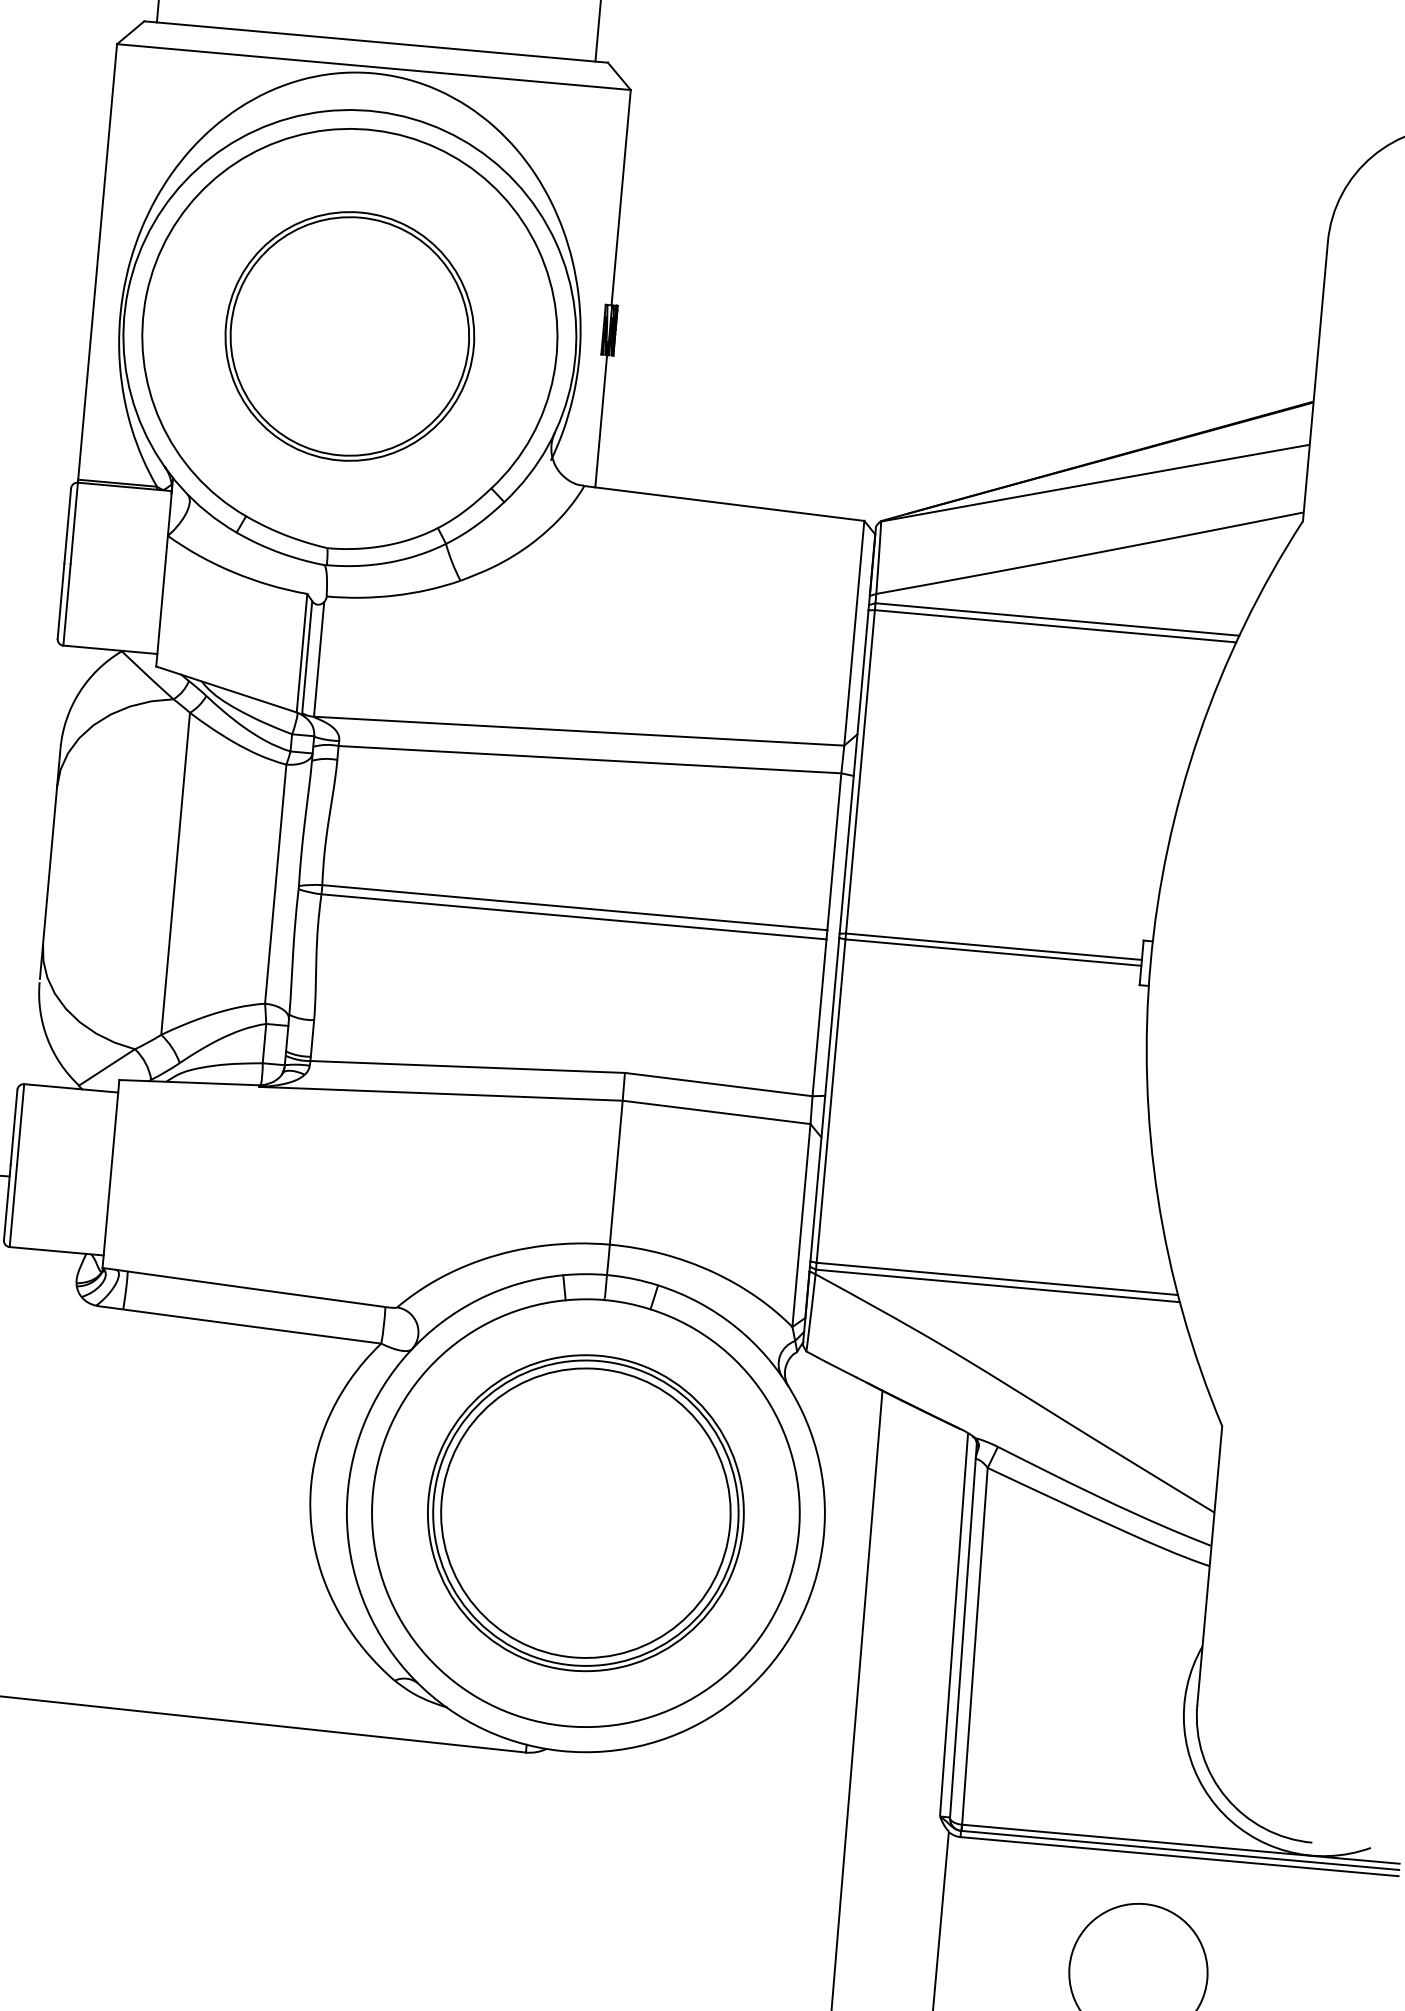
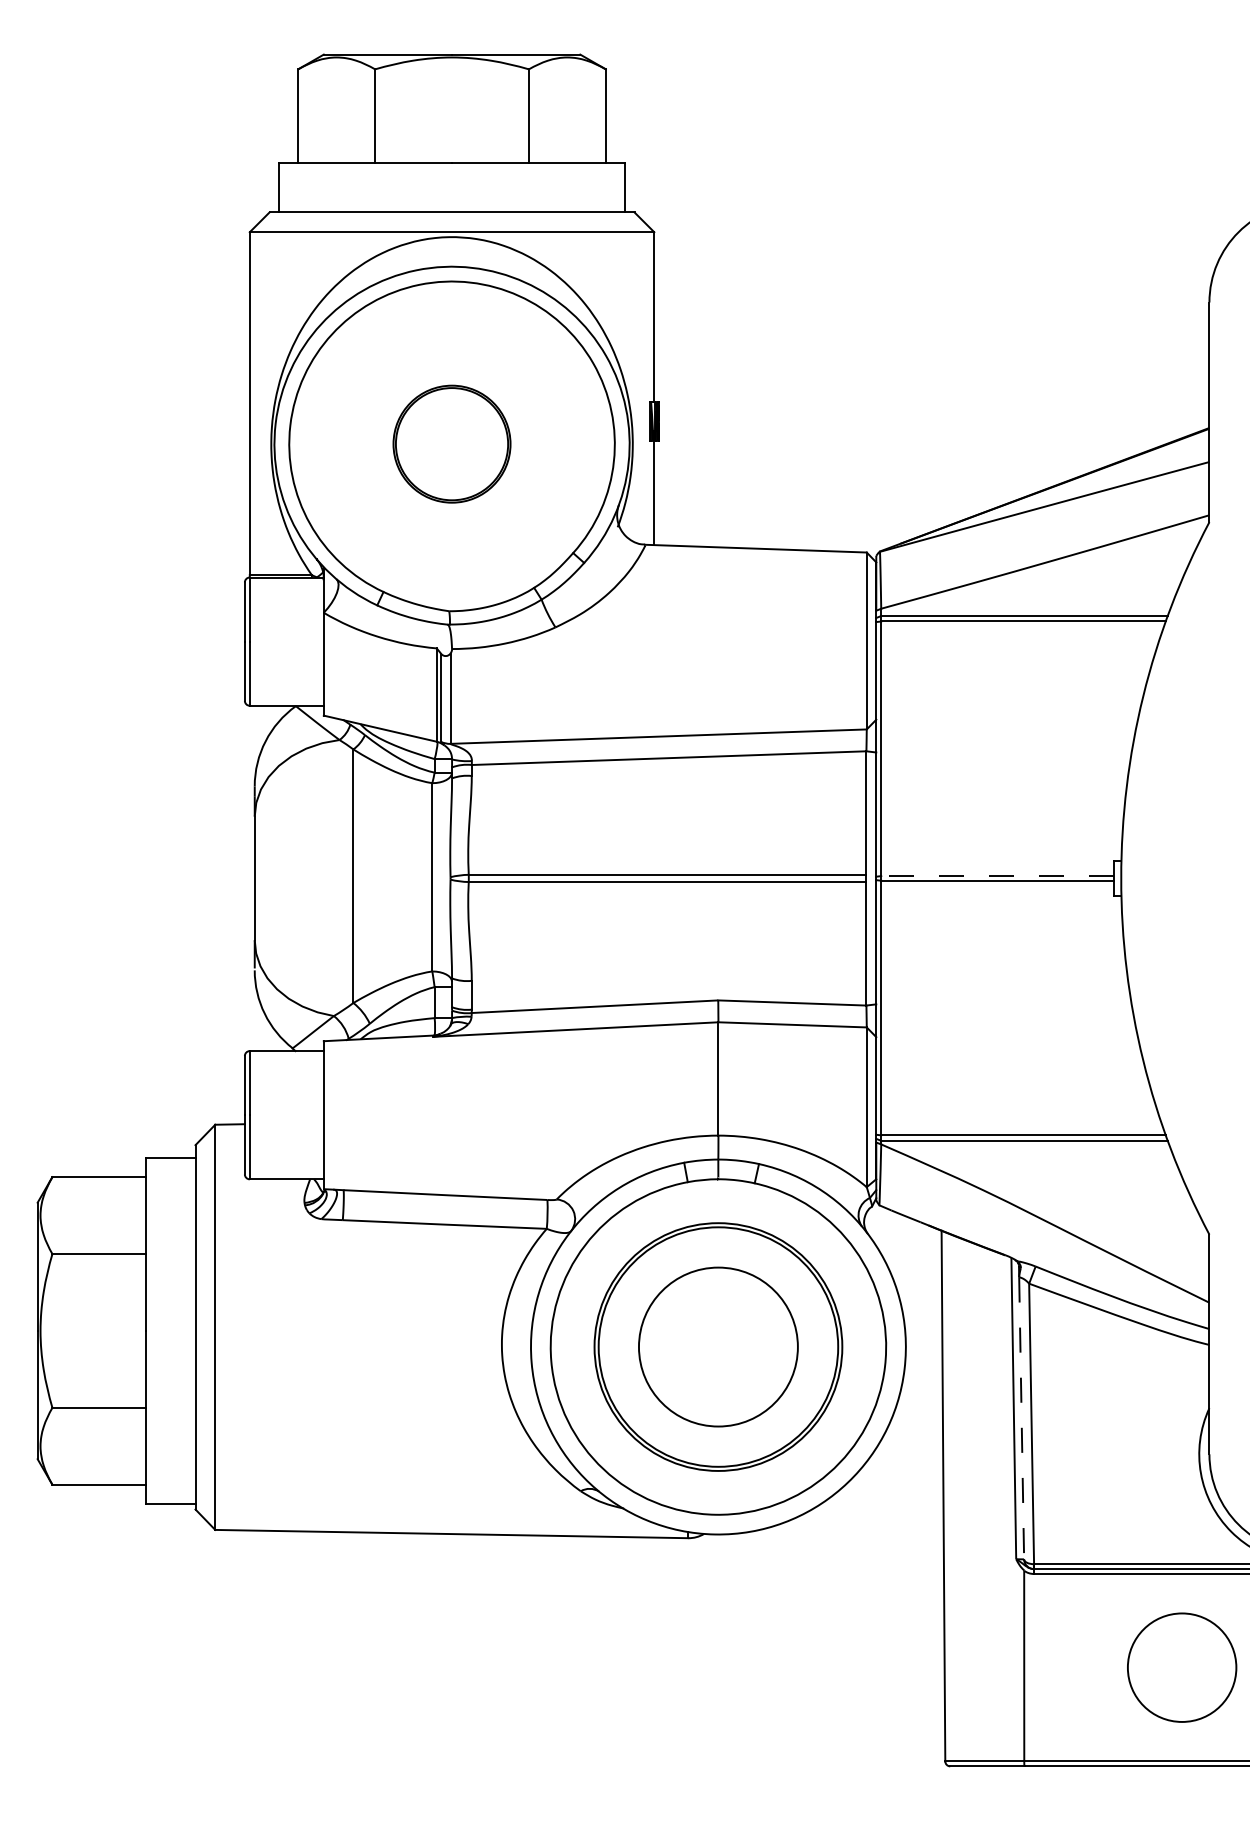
part: (349, 335) -> (451, 443), size x0.6
line: (993, 947) -> (997, 876), solid -> dashed
circle: (584, 1512) -> (717, 1346), size x0.7
line: (962, 1638) -> (1021, 1418), solid -> dashed

